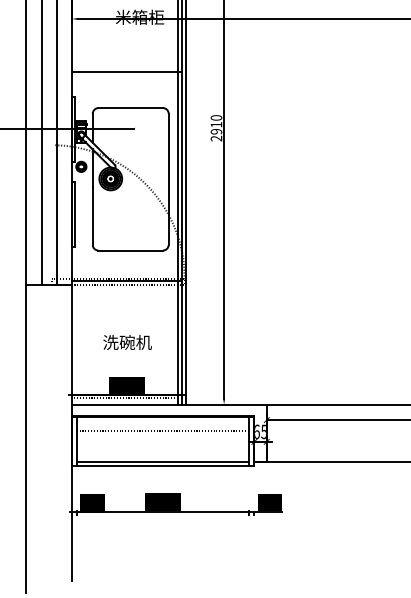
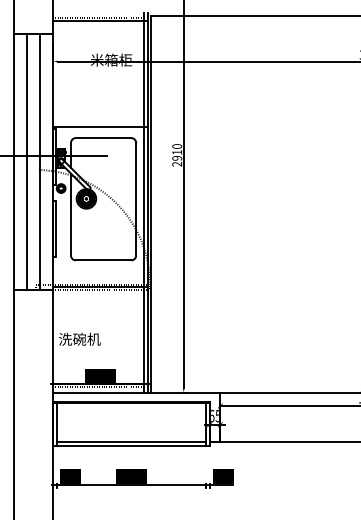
line: (127, 72) -> (100, 127), moved
text: (127, 341) -> (79, 338), moved
line: (163, 431) -> (131, 415), removed

